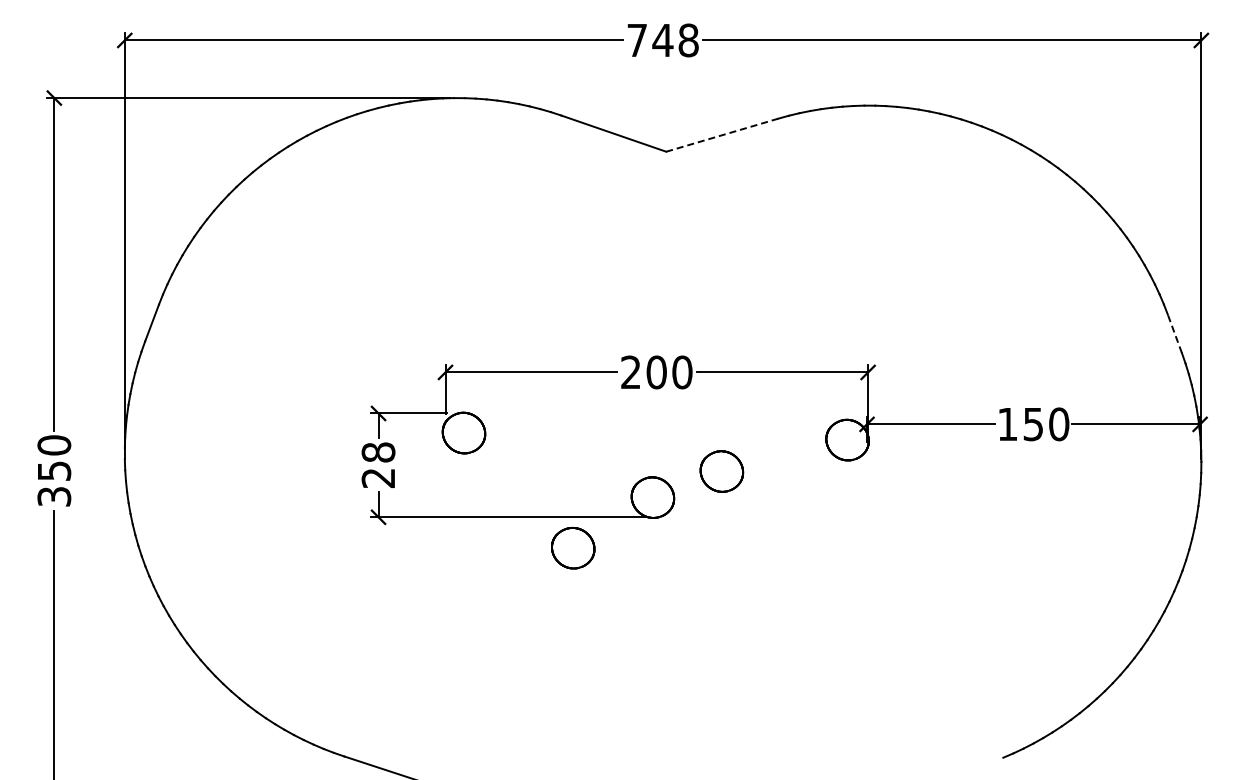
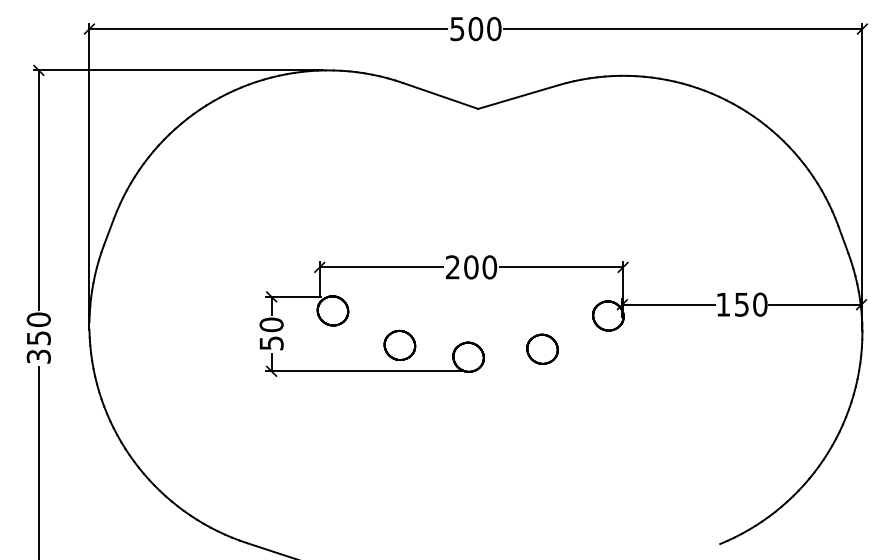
text: (662, 40) -> (475, 29), 748 -> 500
line: (721, 135) -> (517, 97), dashed -> solid
line: (1174, 333) -> (843, 239), dashed -> solid
text: (378, 464) -> (271, 333), 28 -> 50
part: (721, 471) -> (542, 349), moved
part: (573, 547) -> (400, 344), moved

